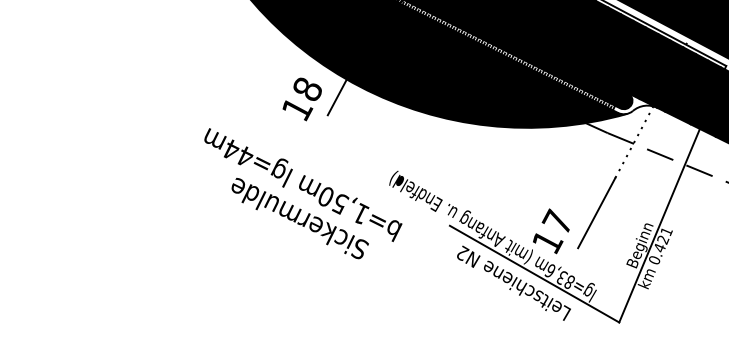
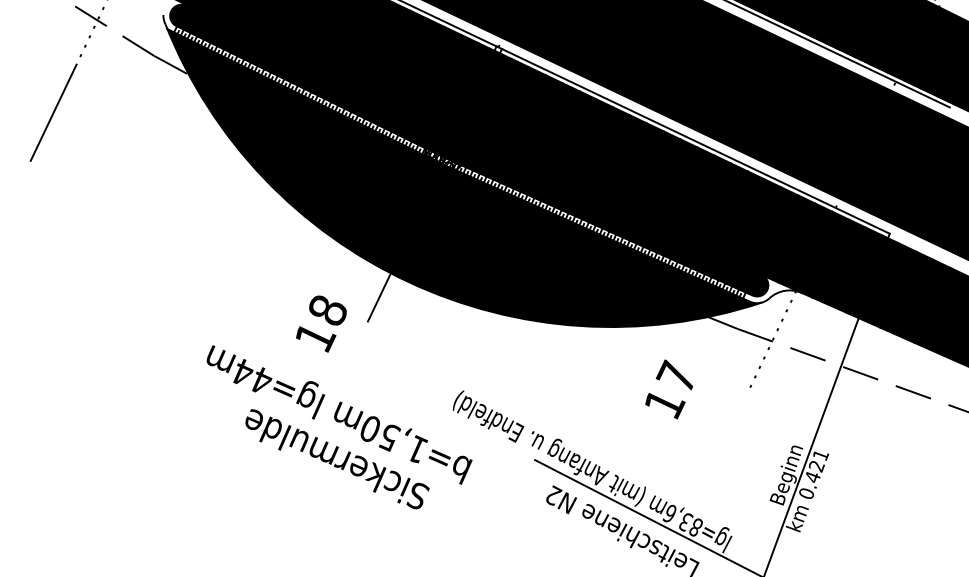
text: (302, 98) -> (321, 323), moved
line: (596, 212) -> (727, 434), removed
text: (551, 231) -> (669, 389), moved

